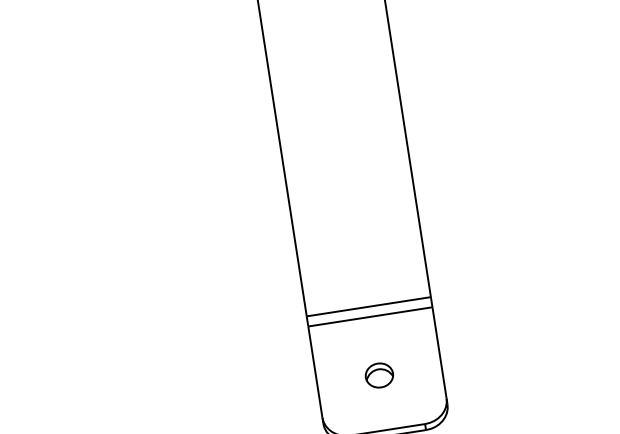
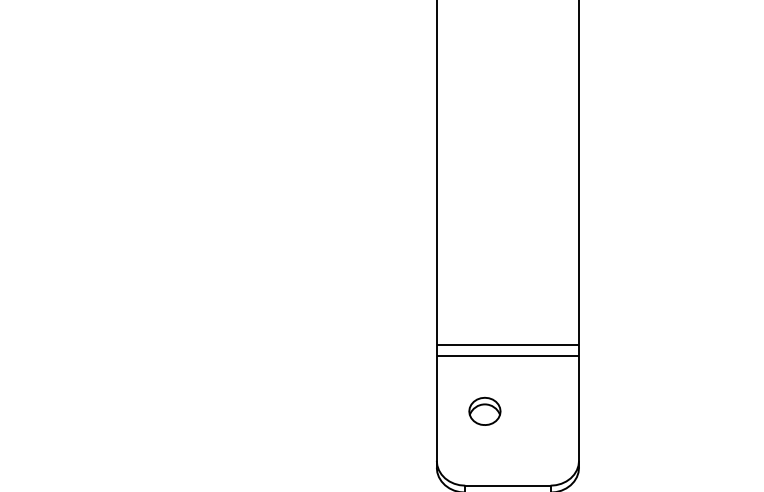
part: (378, 374) -> (484, 410), moved

